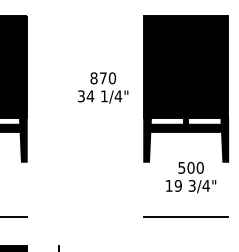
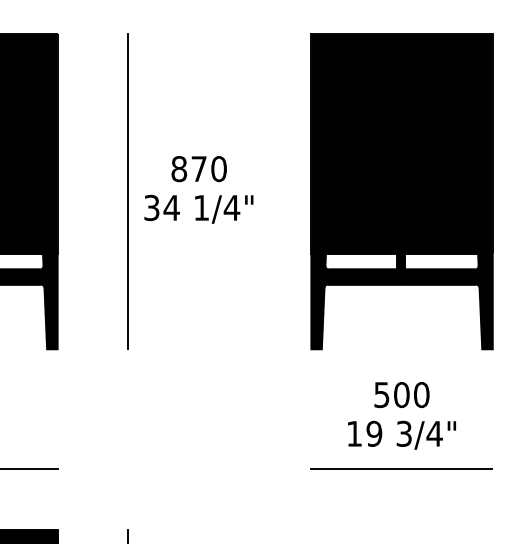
text: (103, 87) -> (199, 188), moved
line: (59, 88) -> (128, 190), added
text: (191, 177) -> (402, 415), moved

